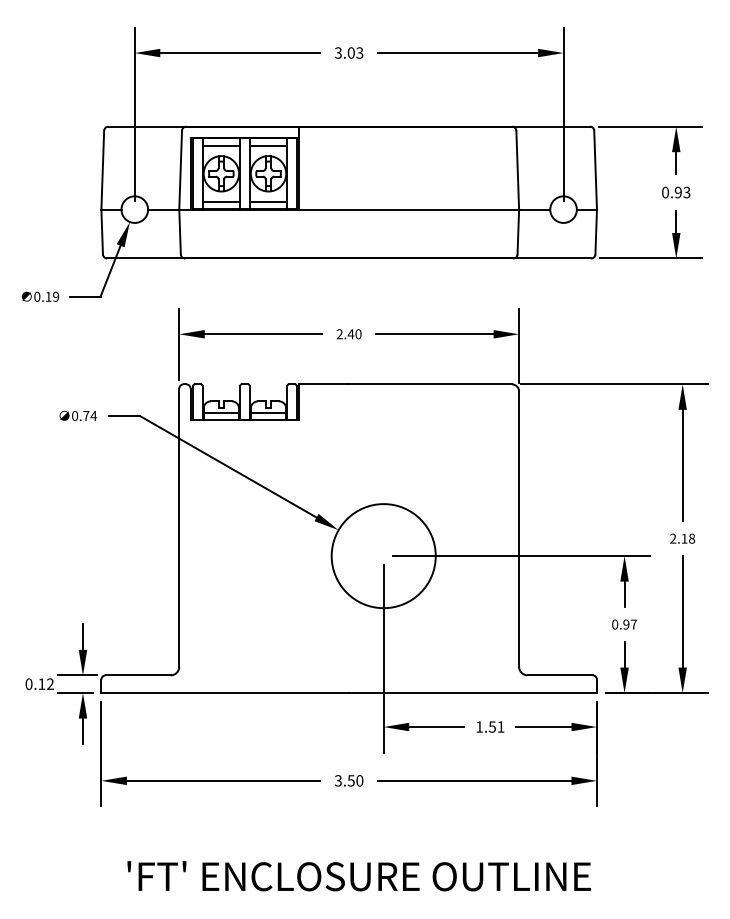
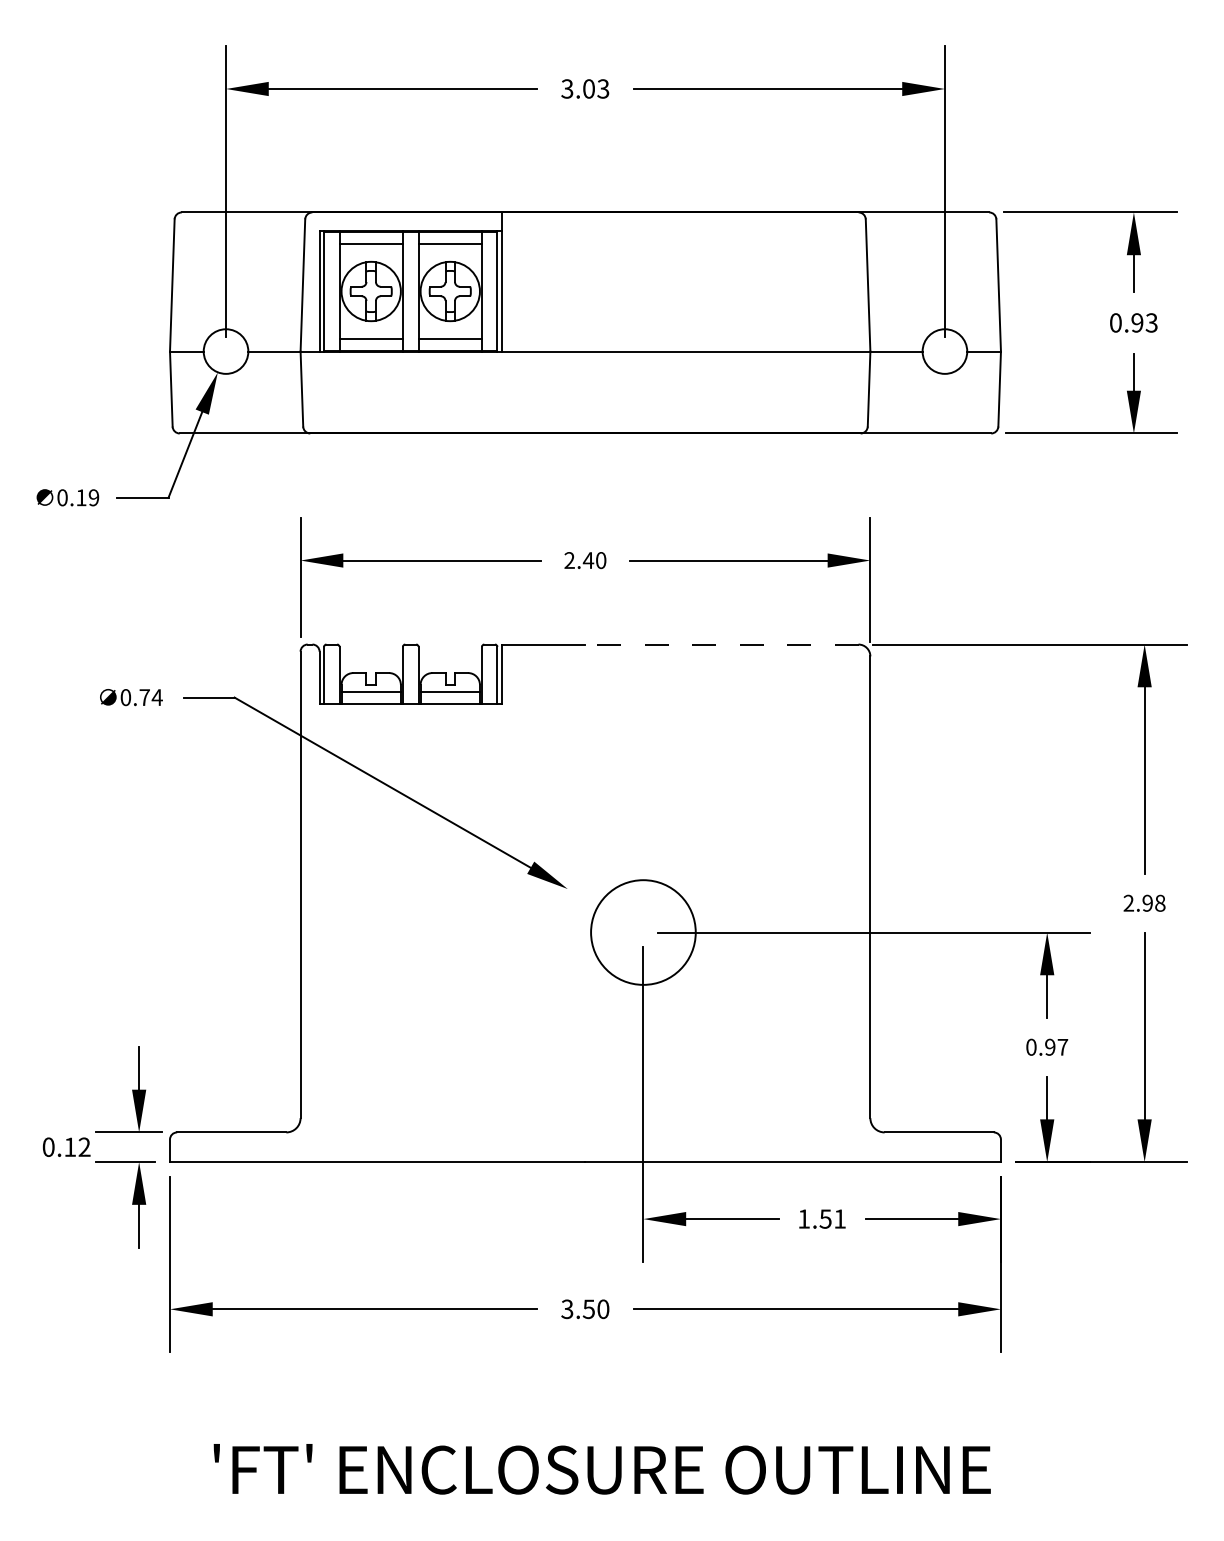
line: (430, 384) -> (721, 644), solid -> dashed
text: (684, 538) -> (1147, 902), 2.18 -> 2.98
circle: (383, 556) -> (643, 933), size x0.6

